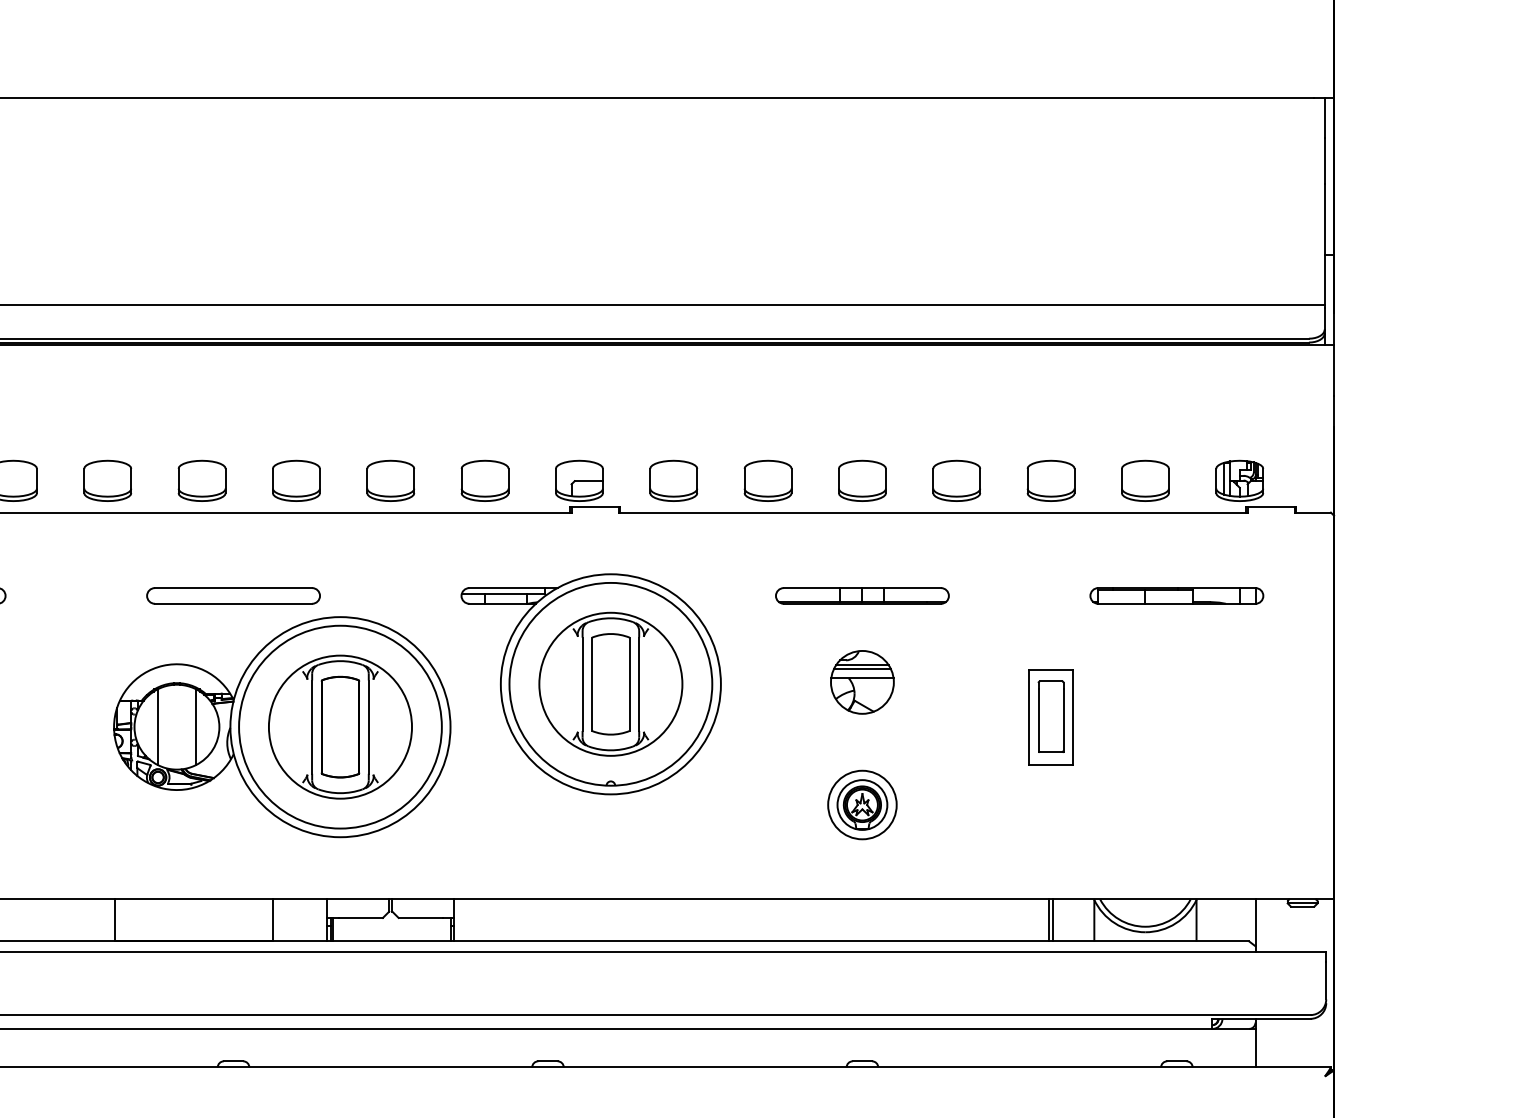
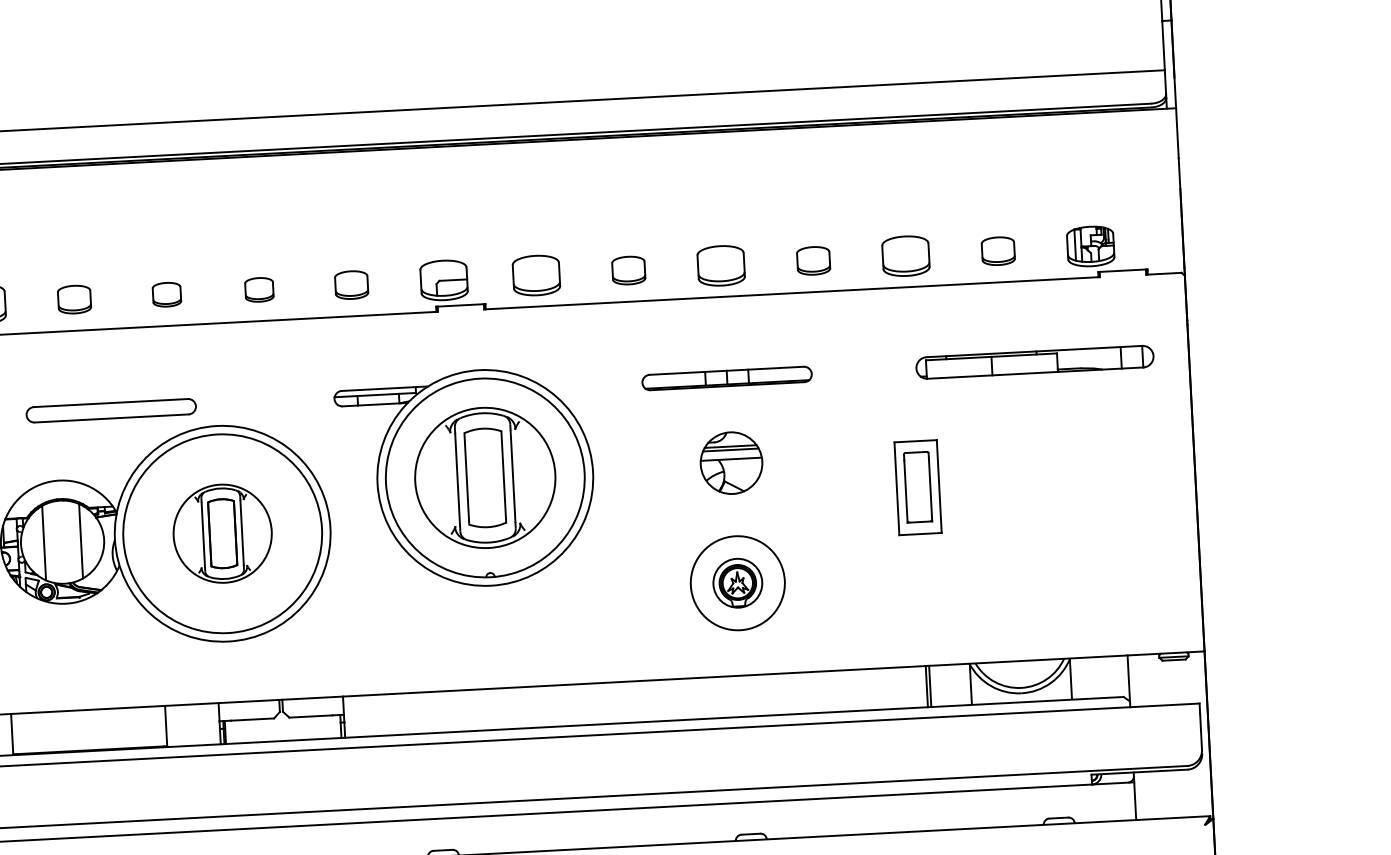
part: (201, 480) -> (73, 299), size x0.7
part: (296, 480) -> (166, 294), size x0.6
part: (390, 480) -> (259, 289), size x0.6
part: (484, 480) -> (351, 284), size x0.7
part: (767, 480) -> (628, 270), size x0.7
part: (956, 480) -> (813, 260), size x0.7
part: (1145, 480) -> (998, 250), size x0.7
part: (1176, 595) -> (1034, 361), size x1.4
part: (340, 726) -> (222, 533), size x0.7
circle: (862, 804) -> (737, 582), size x1.4

